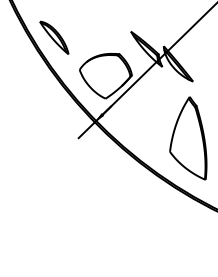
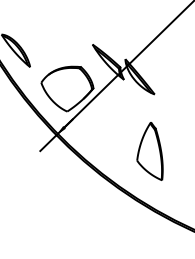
part: (188, 138) -> (150, 151), size x0.7

